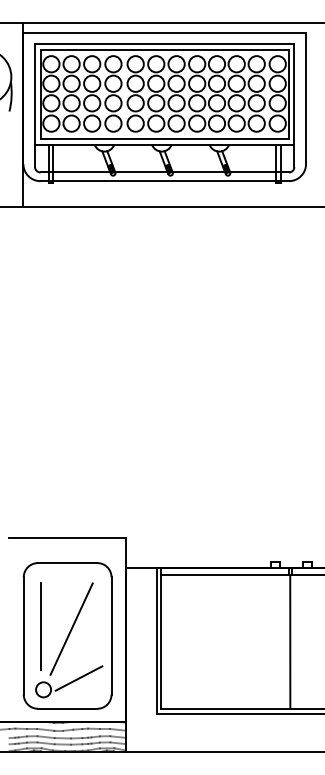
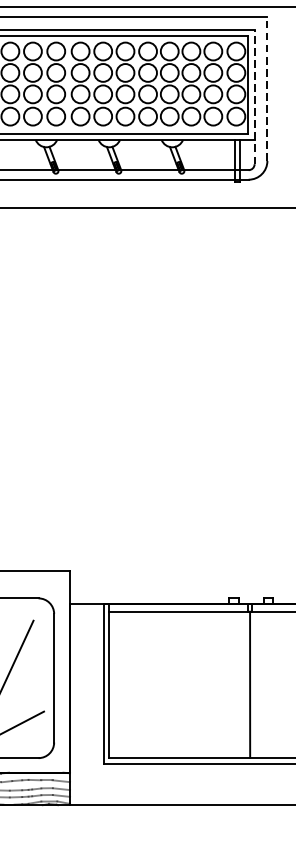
line: (306, 98) -> (267, 89), solid -> dashed
line: (294, 105) -> (254, 96), solid -> dashed

